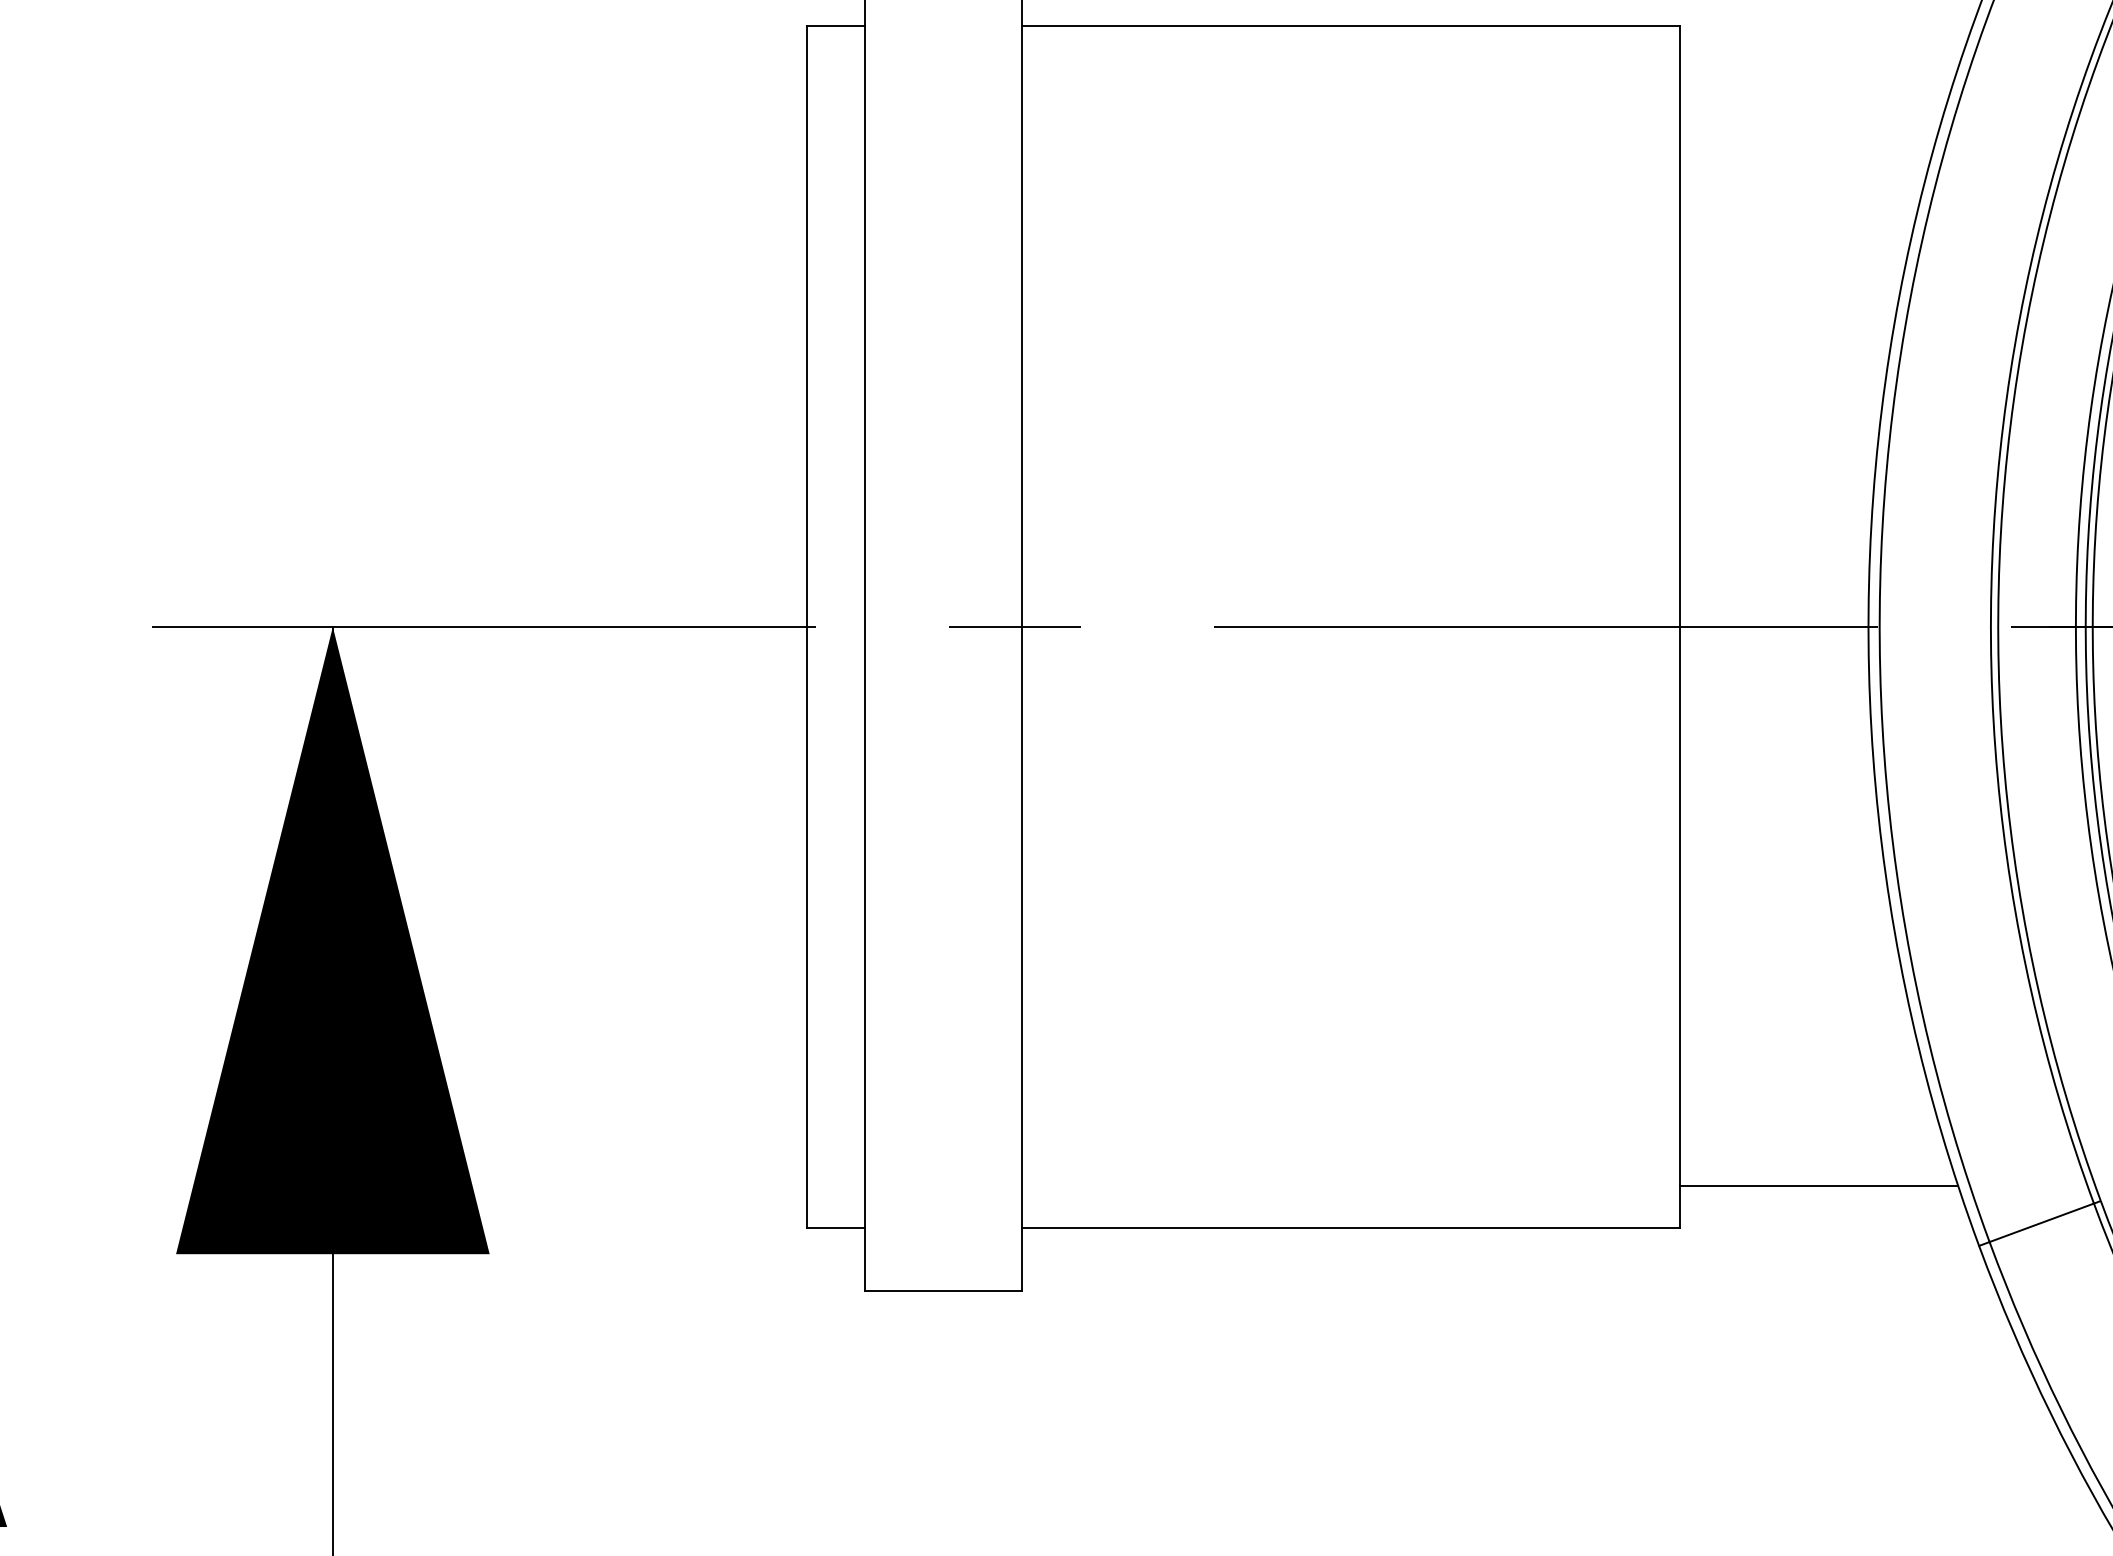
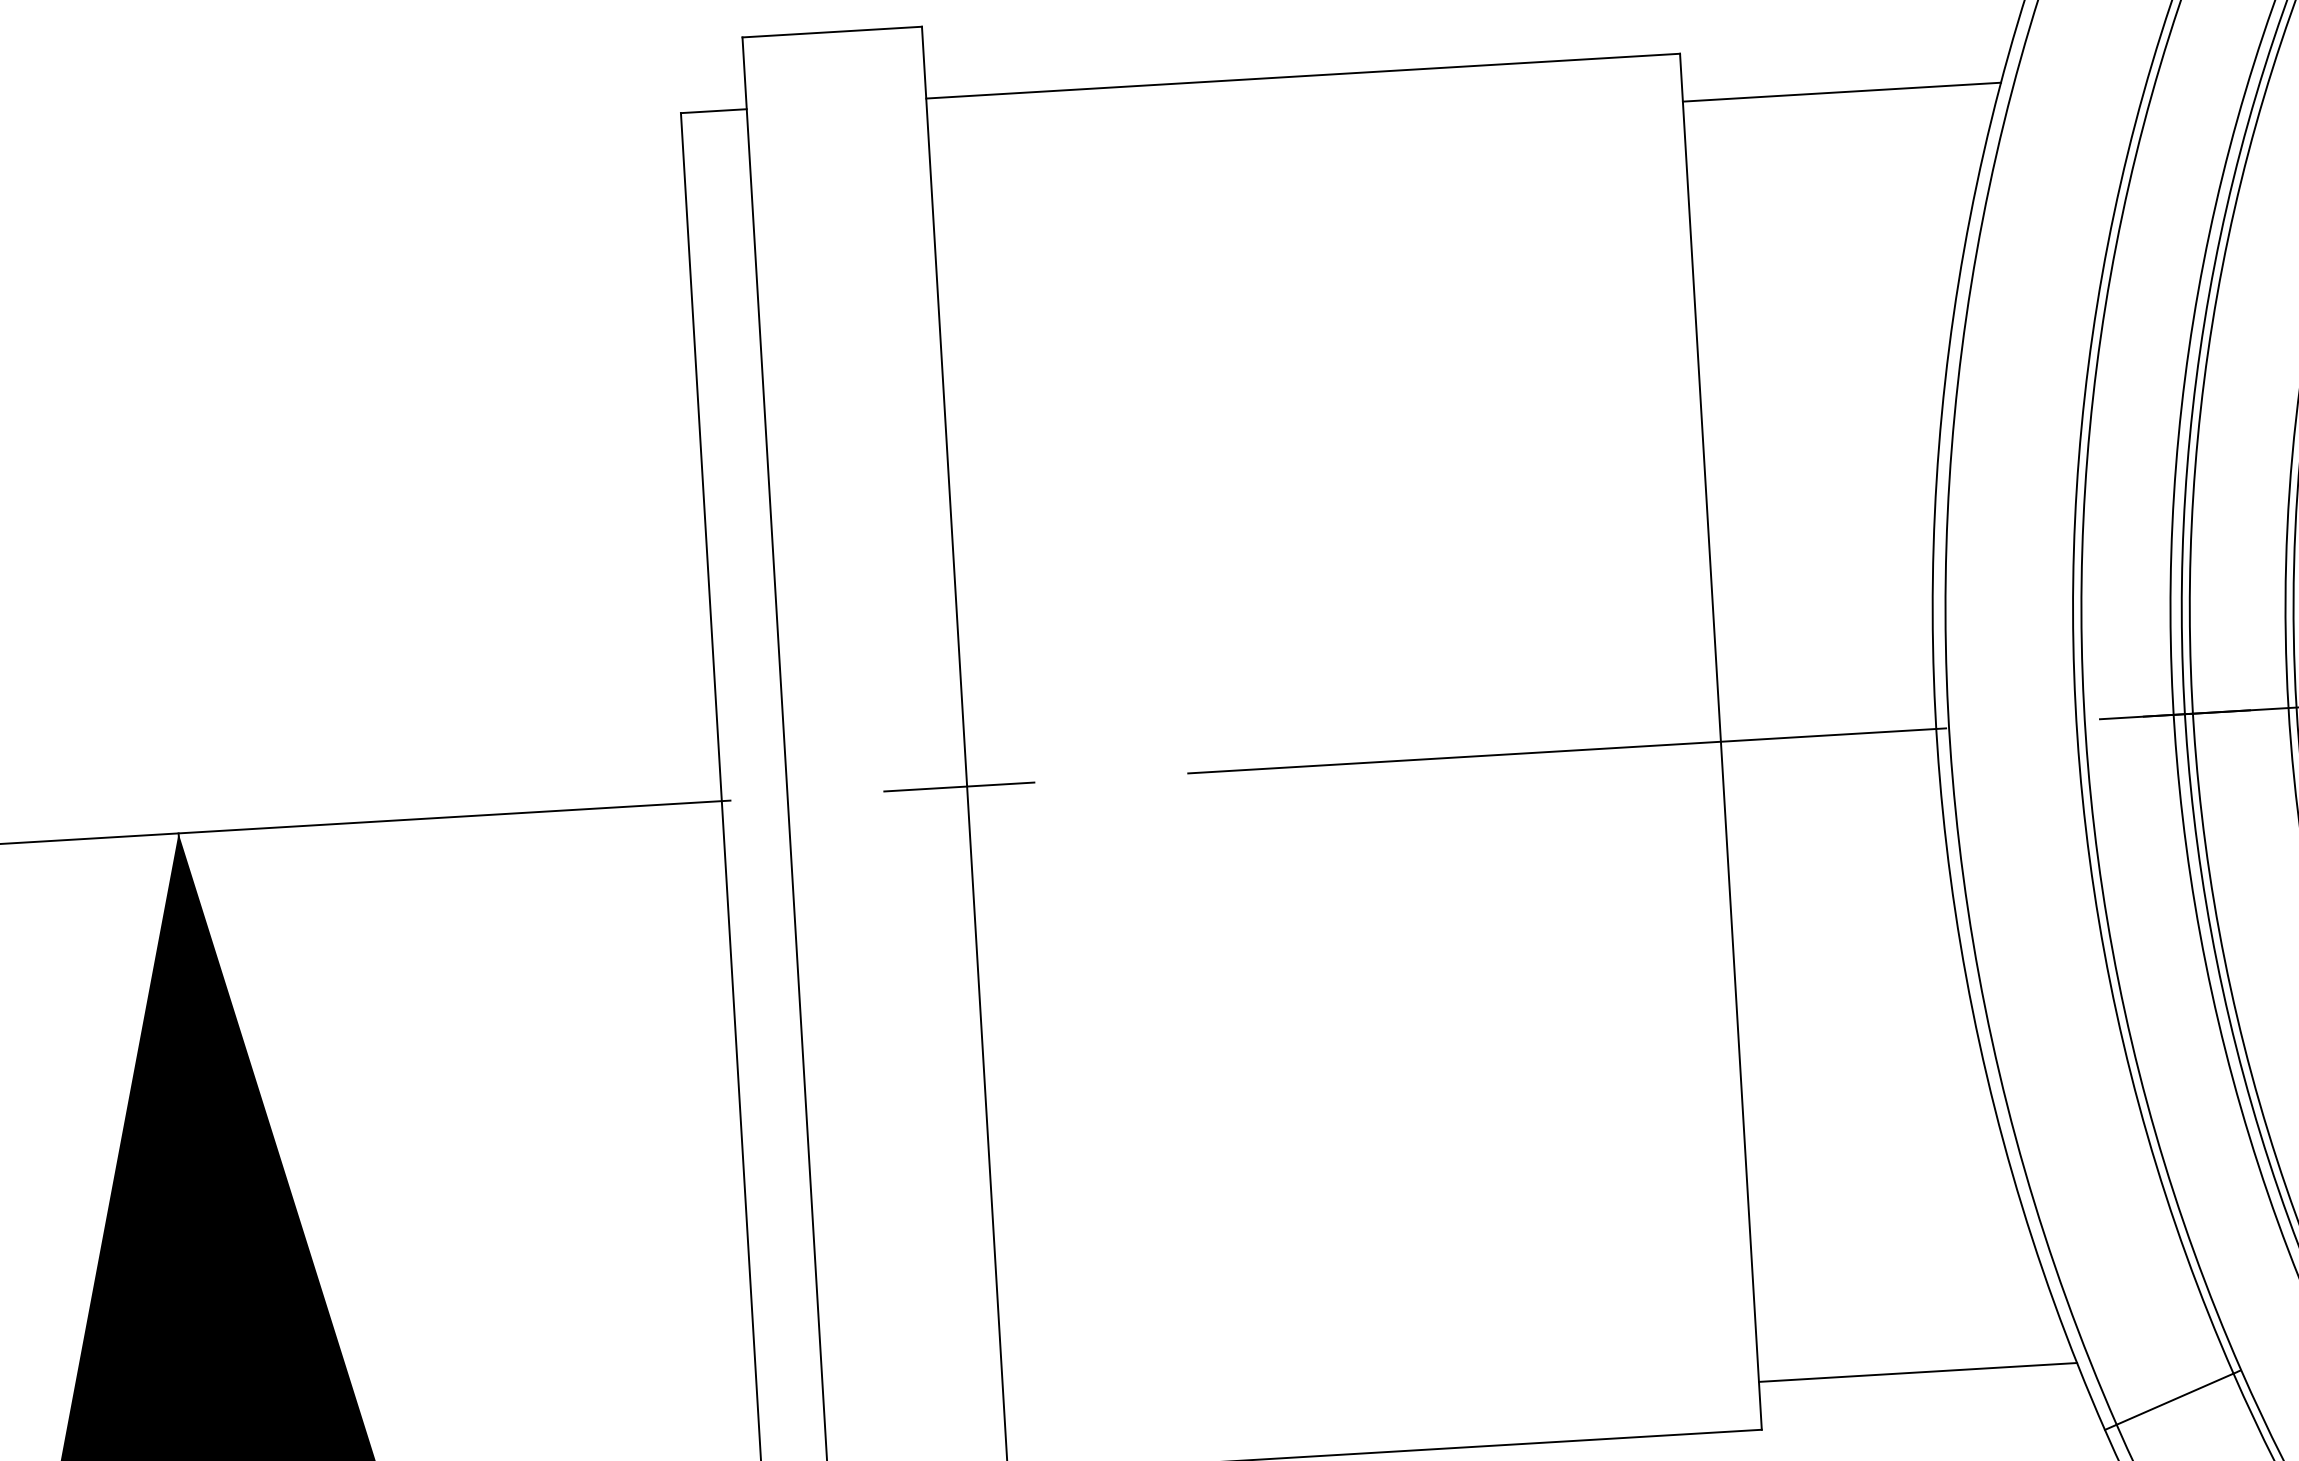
line: (1819, 67) -> (1842, 91), added

